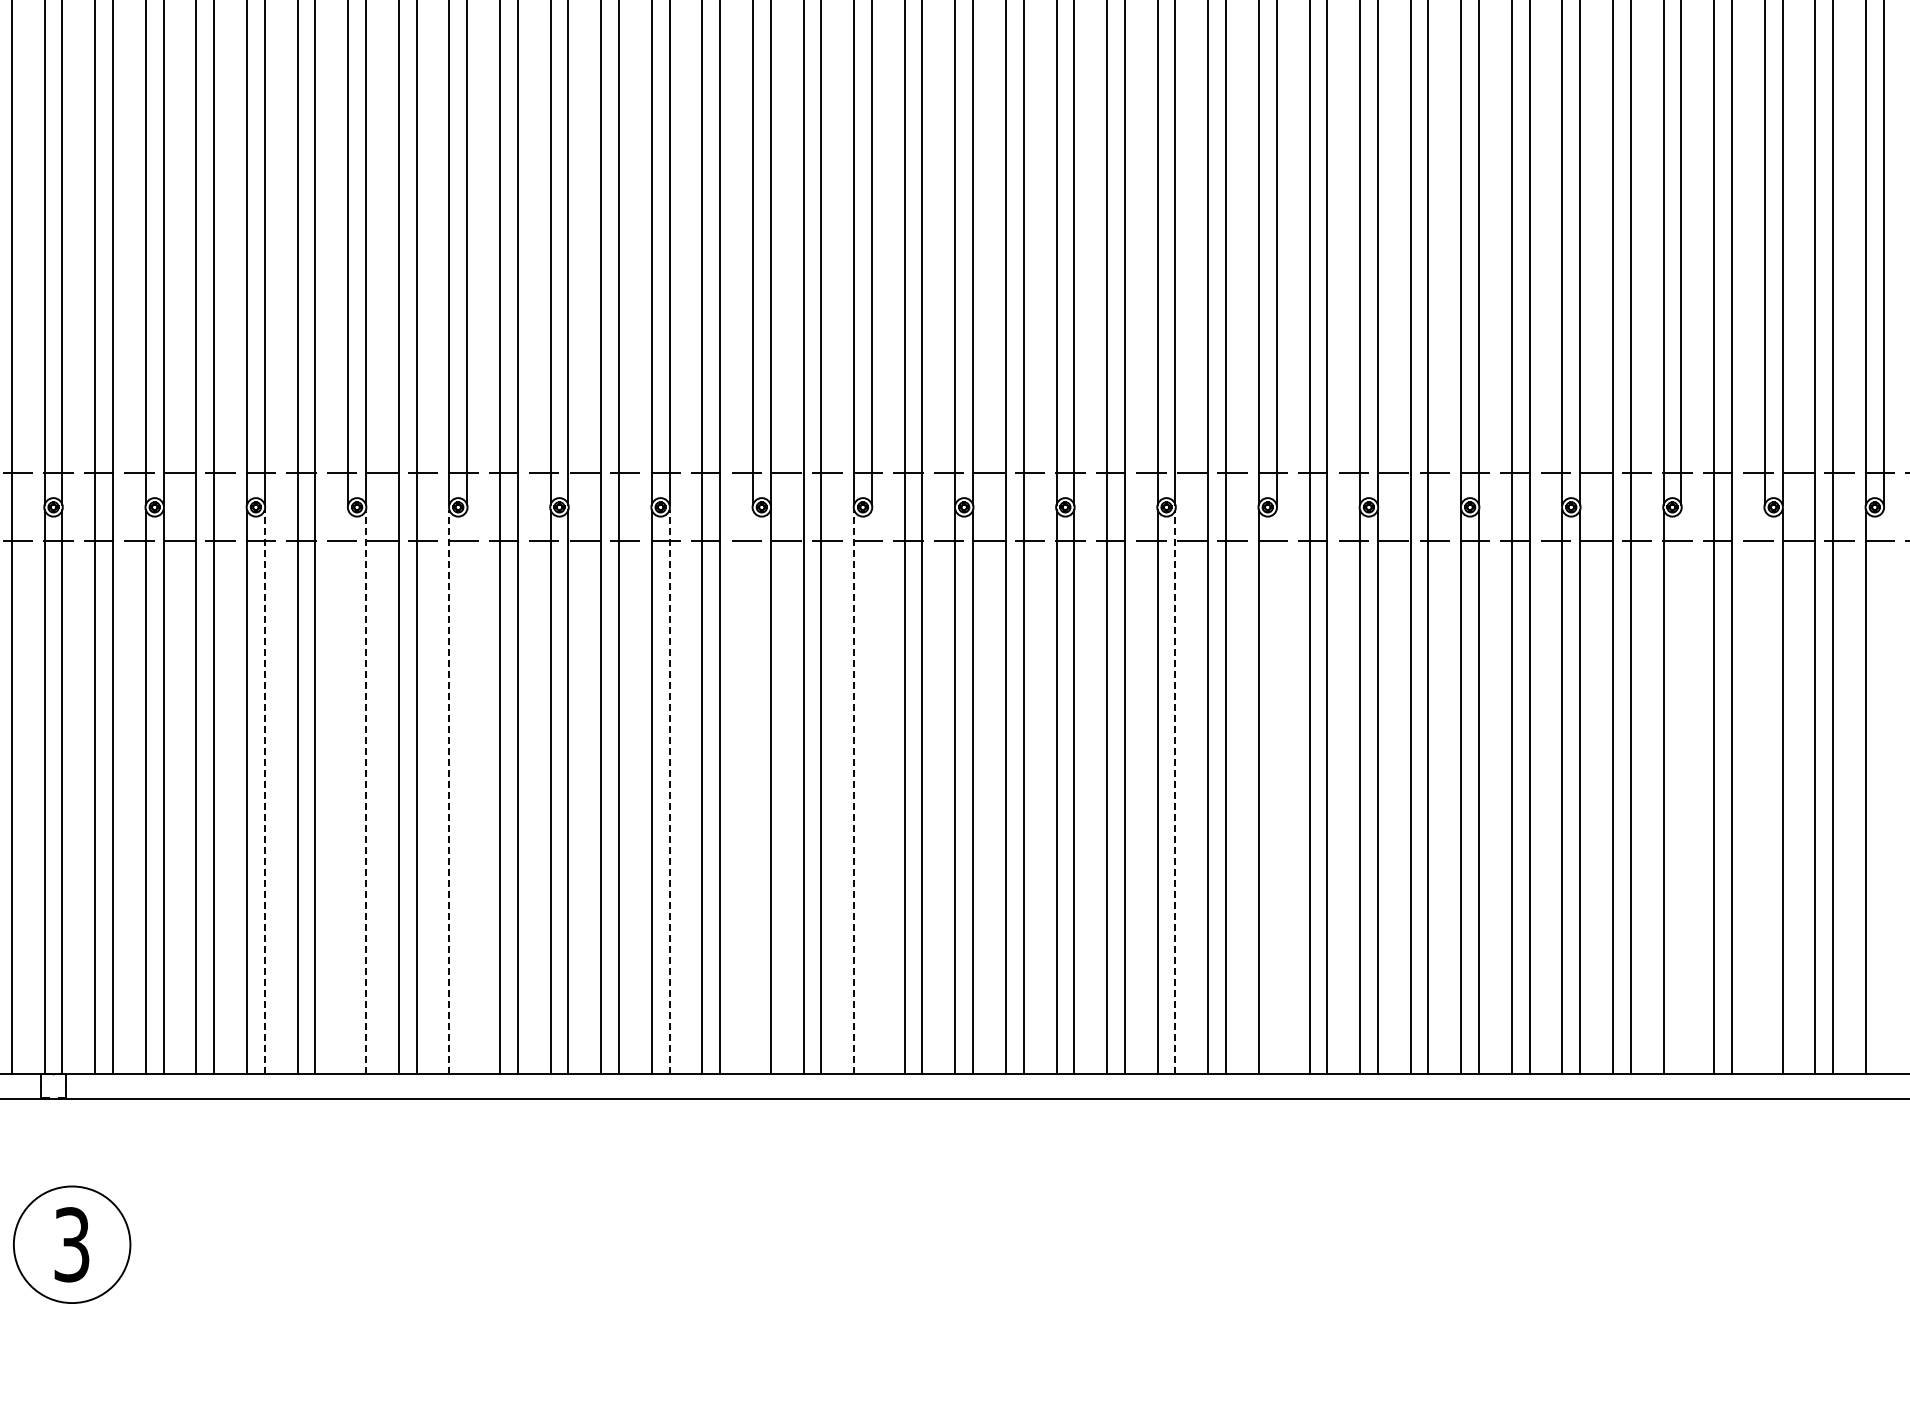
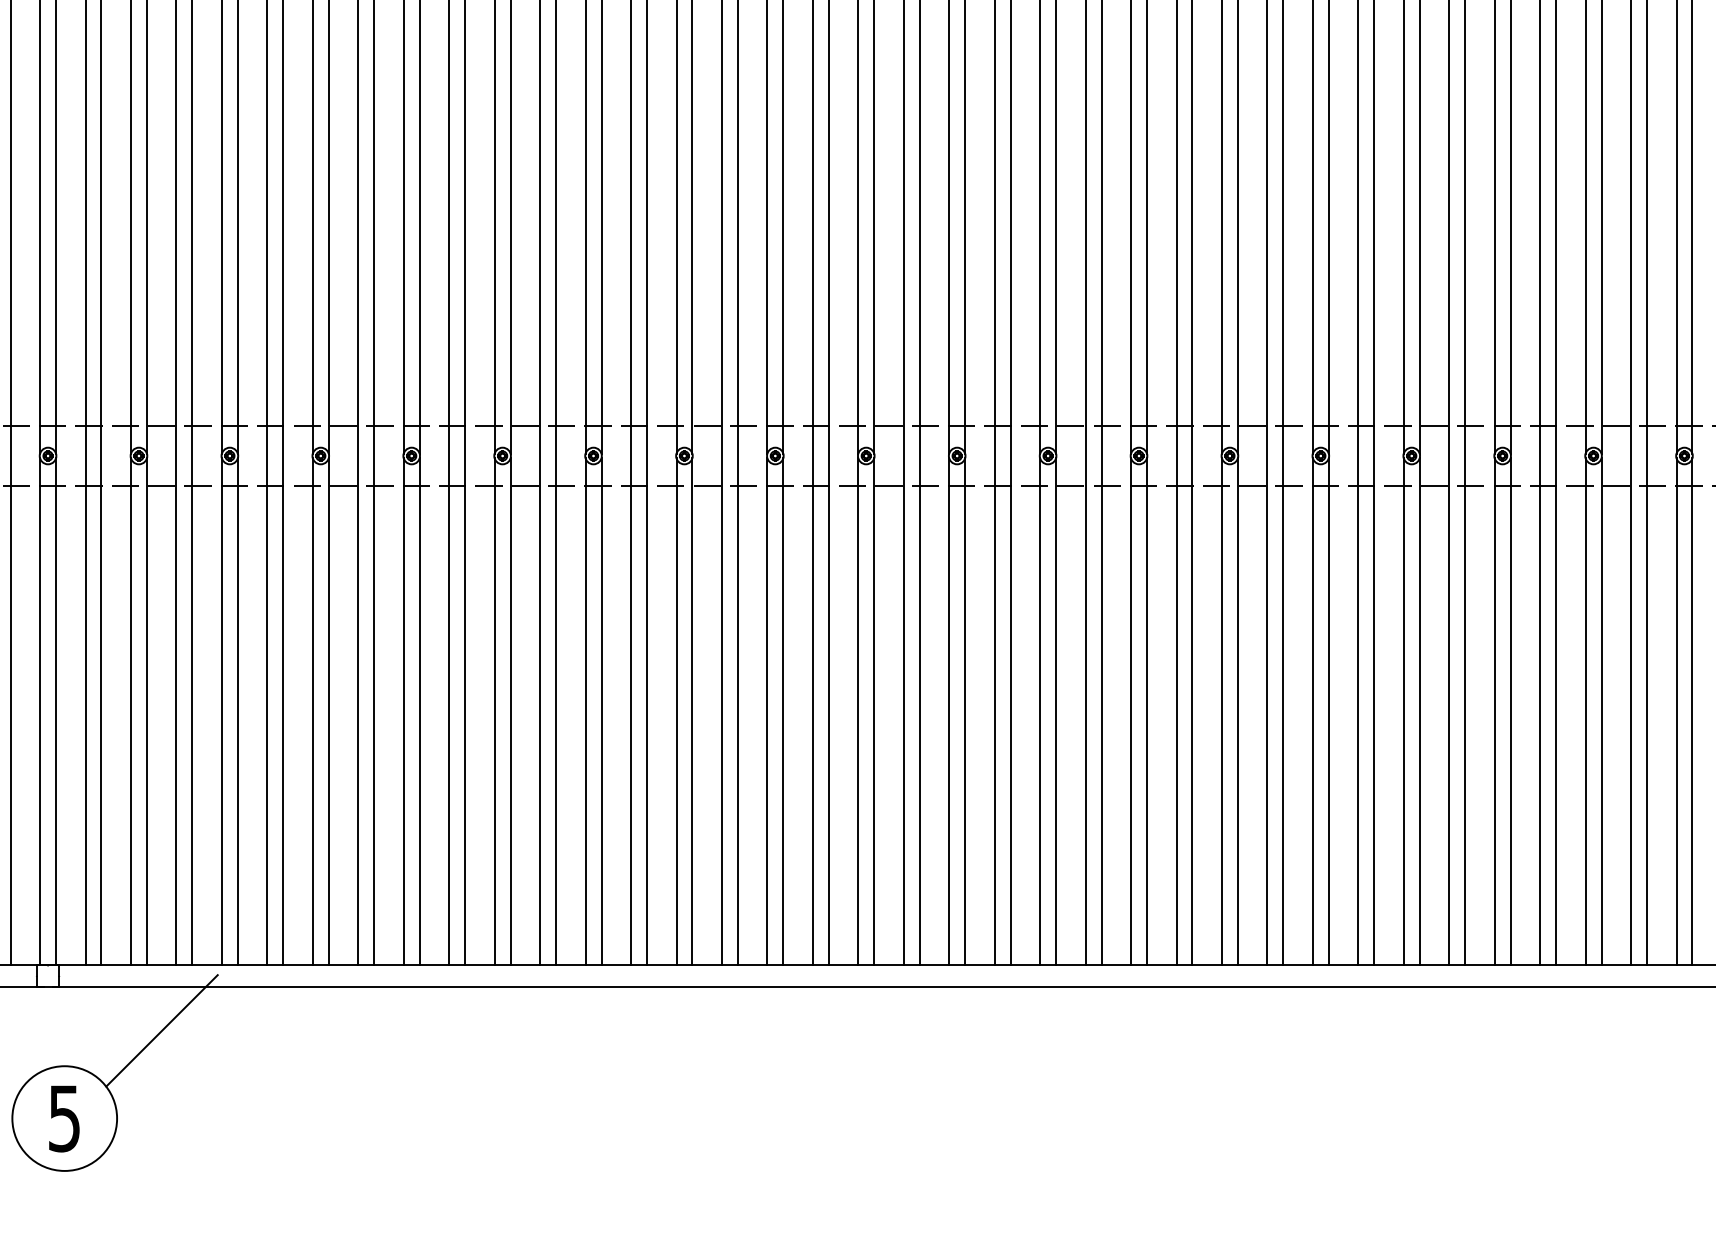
line: (264, 791) -> (237, 711), dashed -> solid
line: (365, 791) -> (328, 711), dashed -> solid
line: (449, 791) -> (403, 711), dashed -> solid
line: (669, 791) -> (601, 711), dashed -> solid
line: (854, 791) -> (767, 711), dashed -> solid
line: (1175, 791) -> (1056, 711), dashed -> solid
line: (348, 792) -> (313, 712), added
line: (467, 792) -> (419, 712), added
line: (752, 792) -> (676, 712), added
line: (871, 792) -> (782, 712), added
line: (1276, 792) -> (1146, 712), added
line: (1681, 792) -> (1510, 712), added
line: (1764, 792) -> (1585, 712), added
line: (1883, 792) -> (1692, 712), added
line: (180, 1147) -> (162, 1031), added
text: (72, 1244) -> (65, 1118), 3 -> 5

